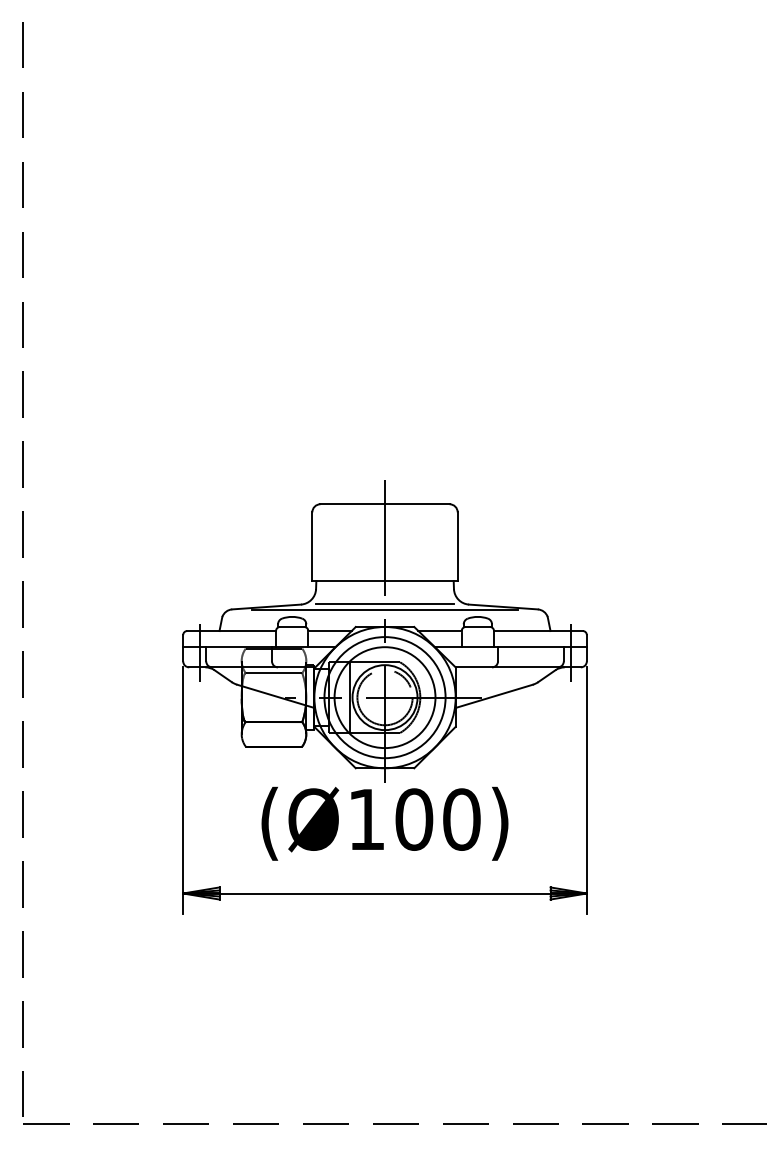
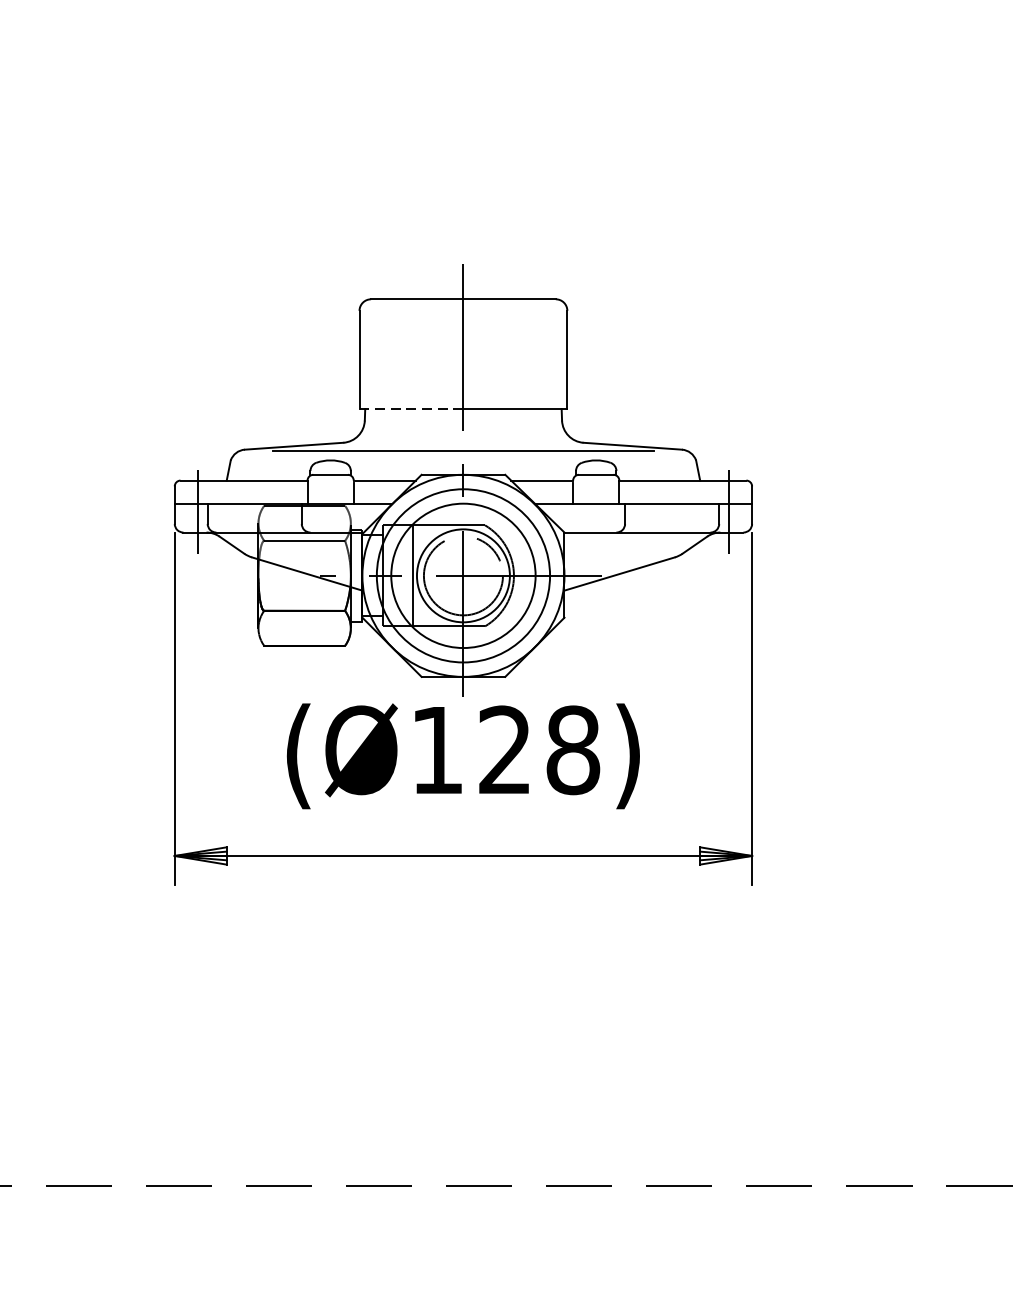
line: (348, 580) -> (411, 408), solid -> dashed
line: (384, 603) -> (462, 441), removed
text: (437, 819) -> (538, 750), (Ø100) -> (Ø128)

